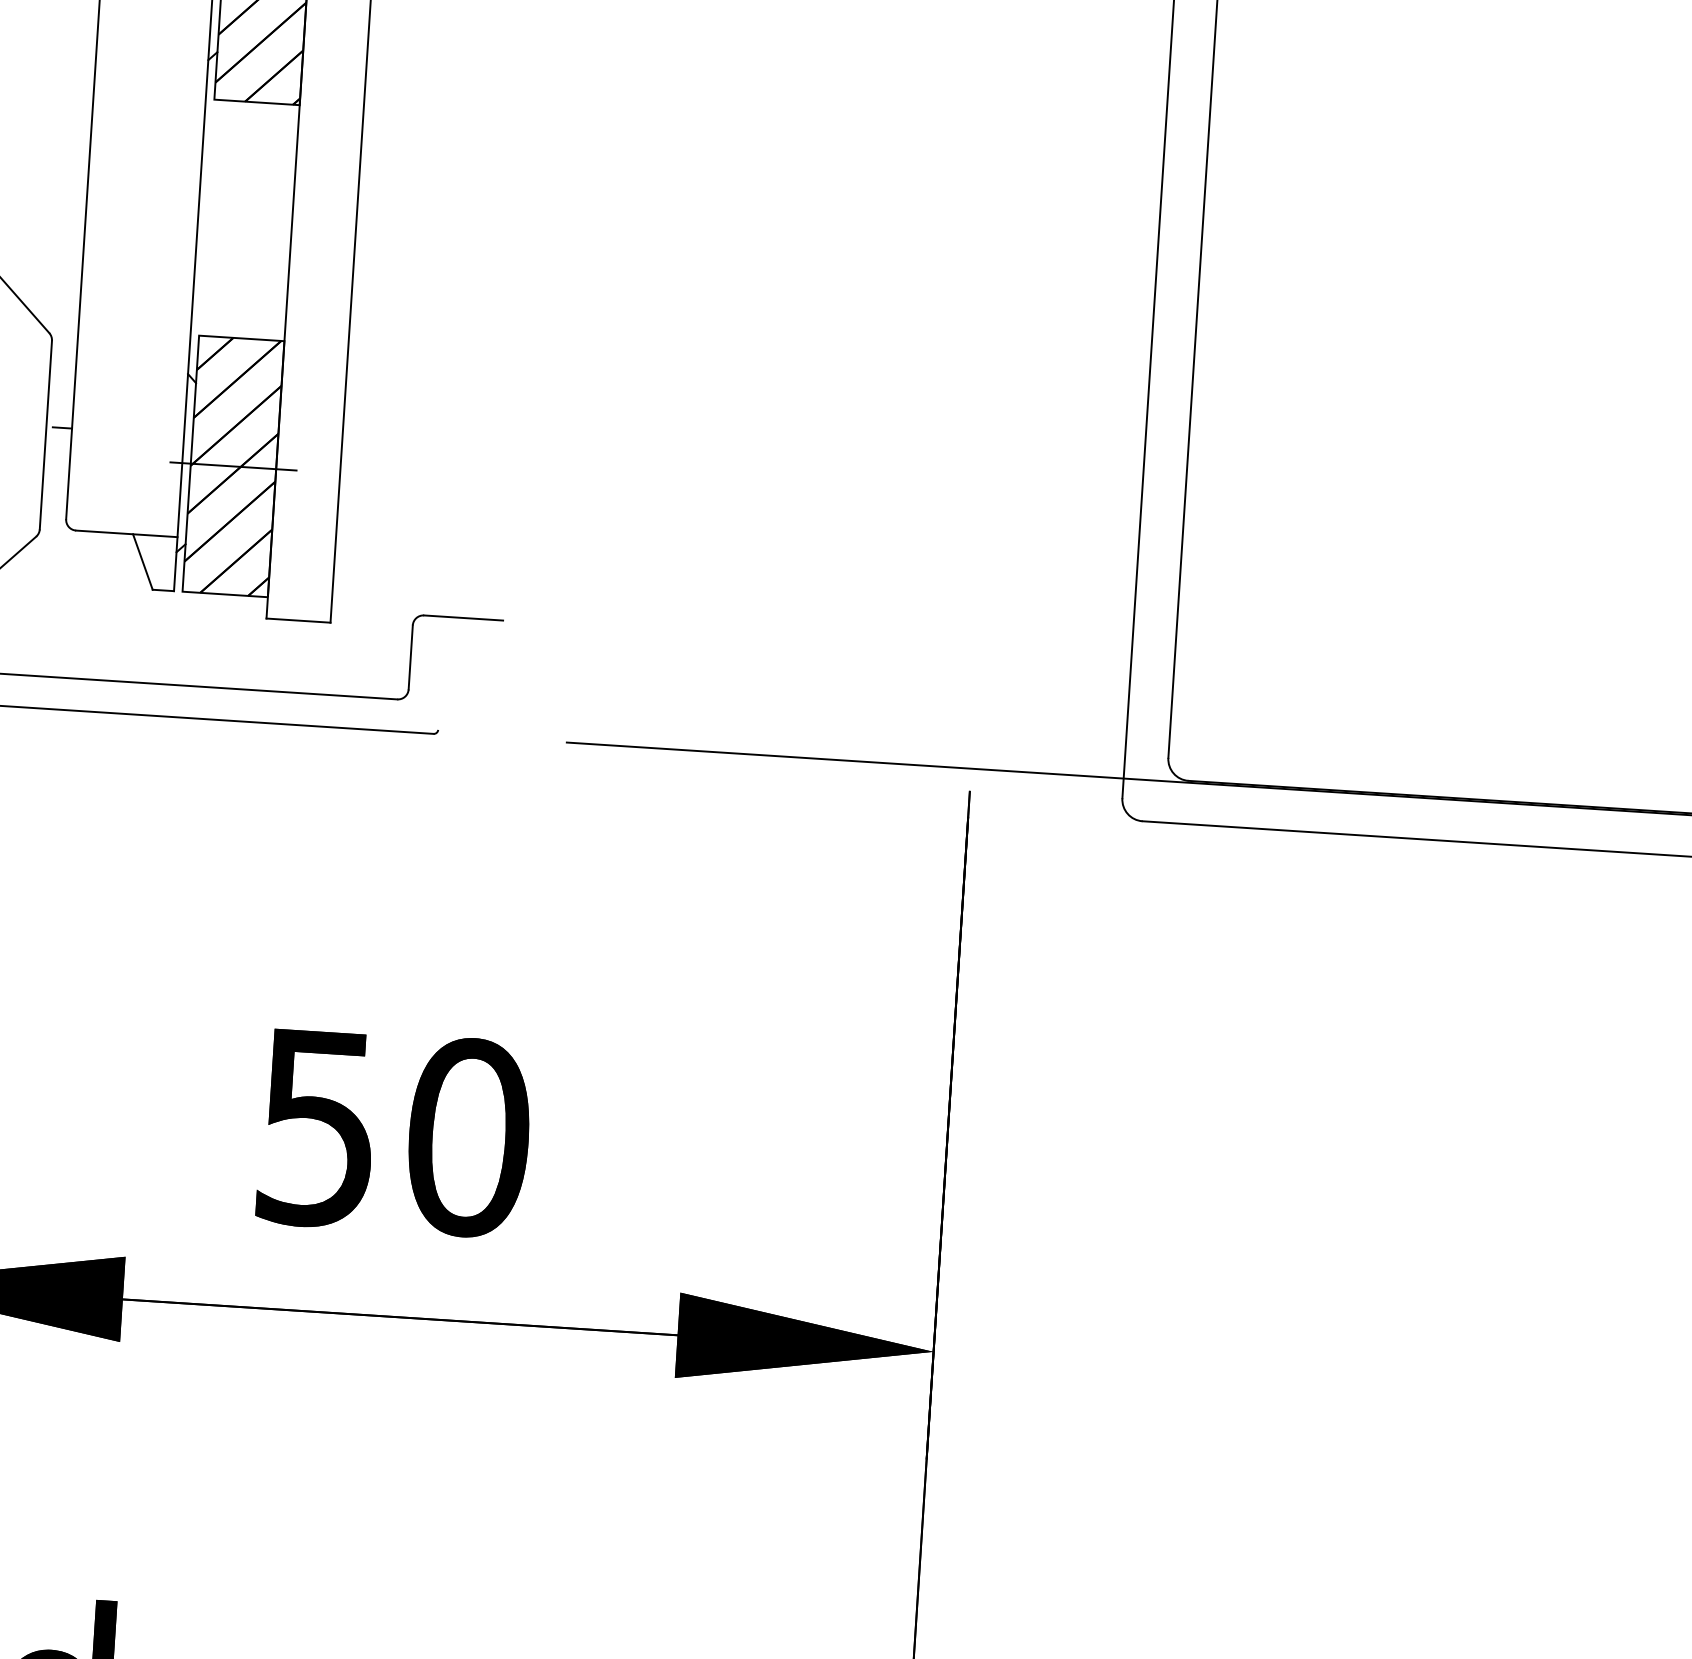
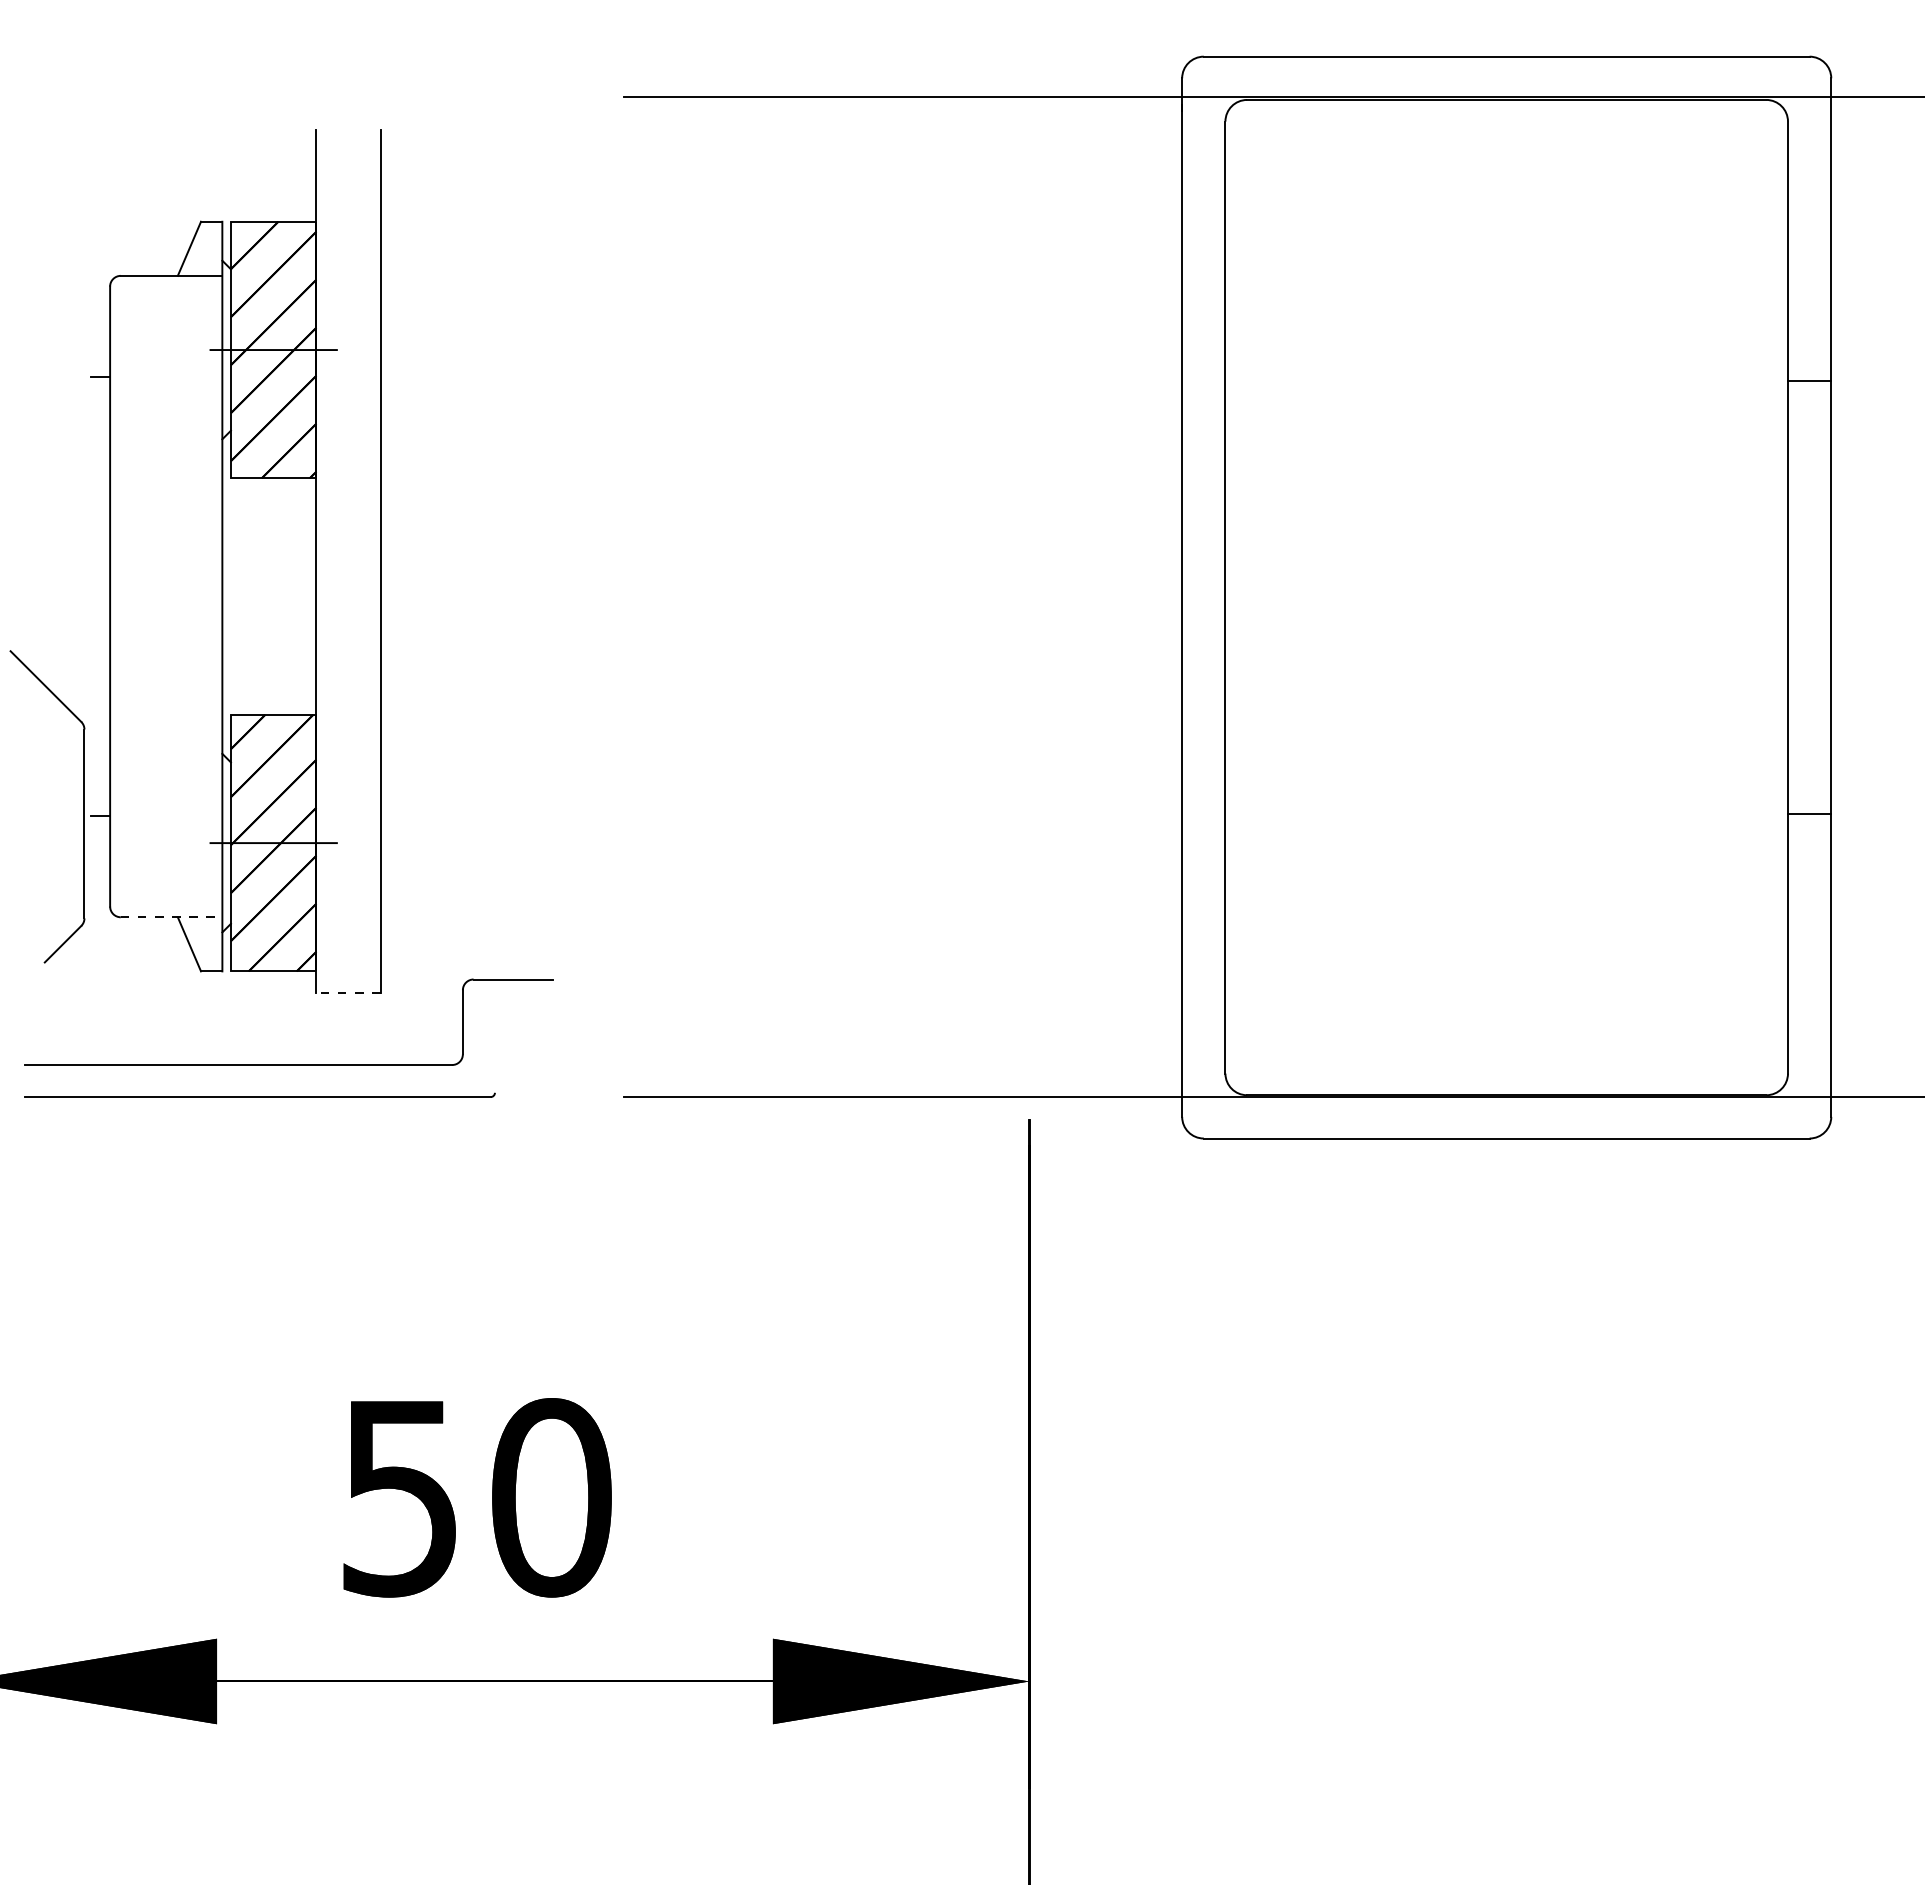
line: (126, 534) -> (171, 917), solid -> dashed
line: (298, 620) -> (348, 992), solid -> dashed

